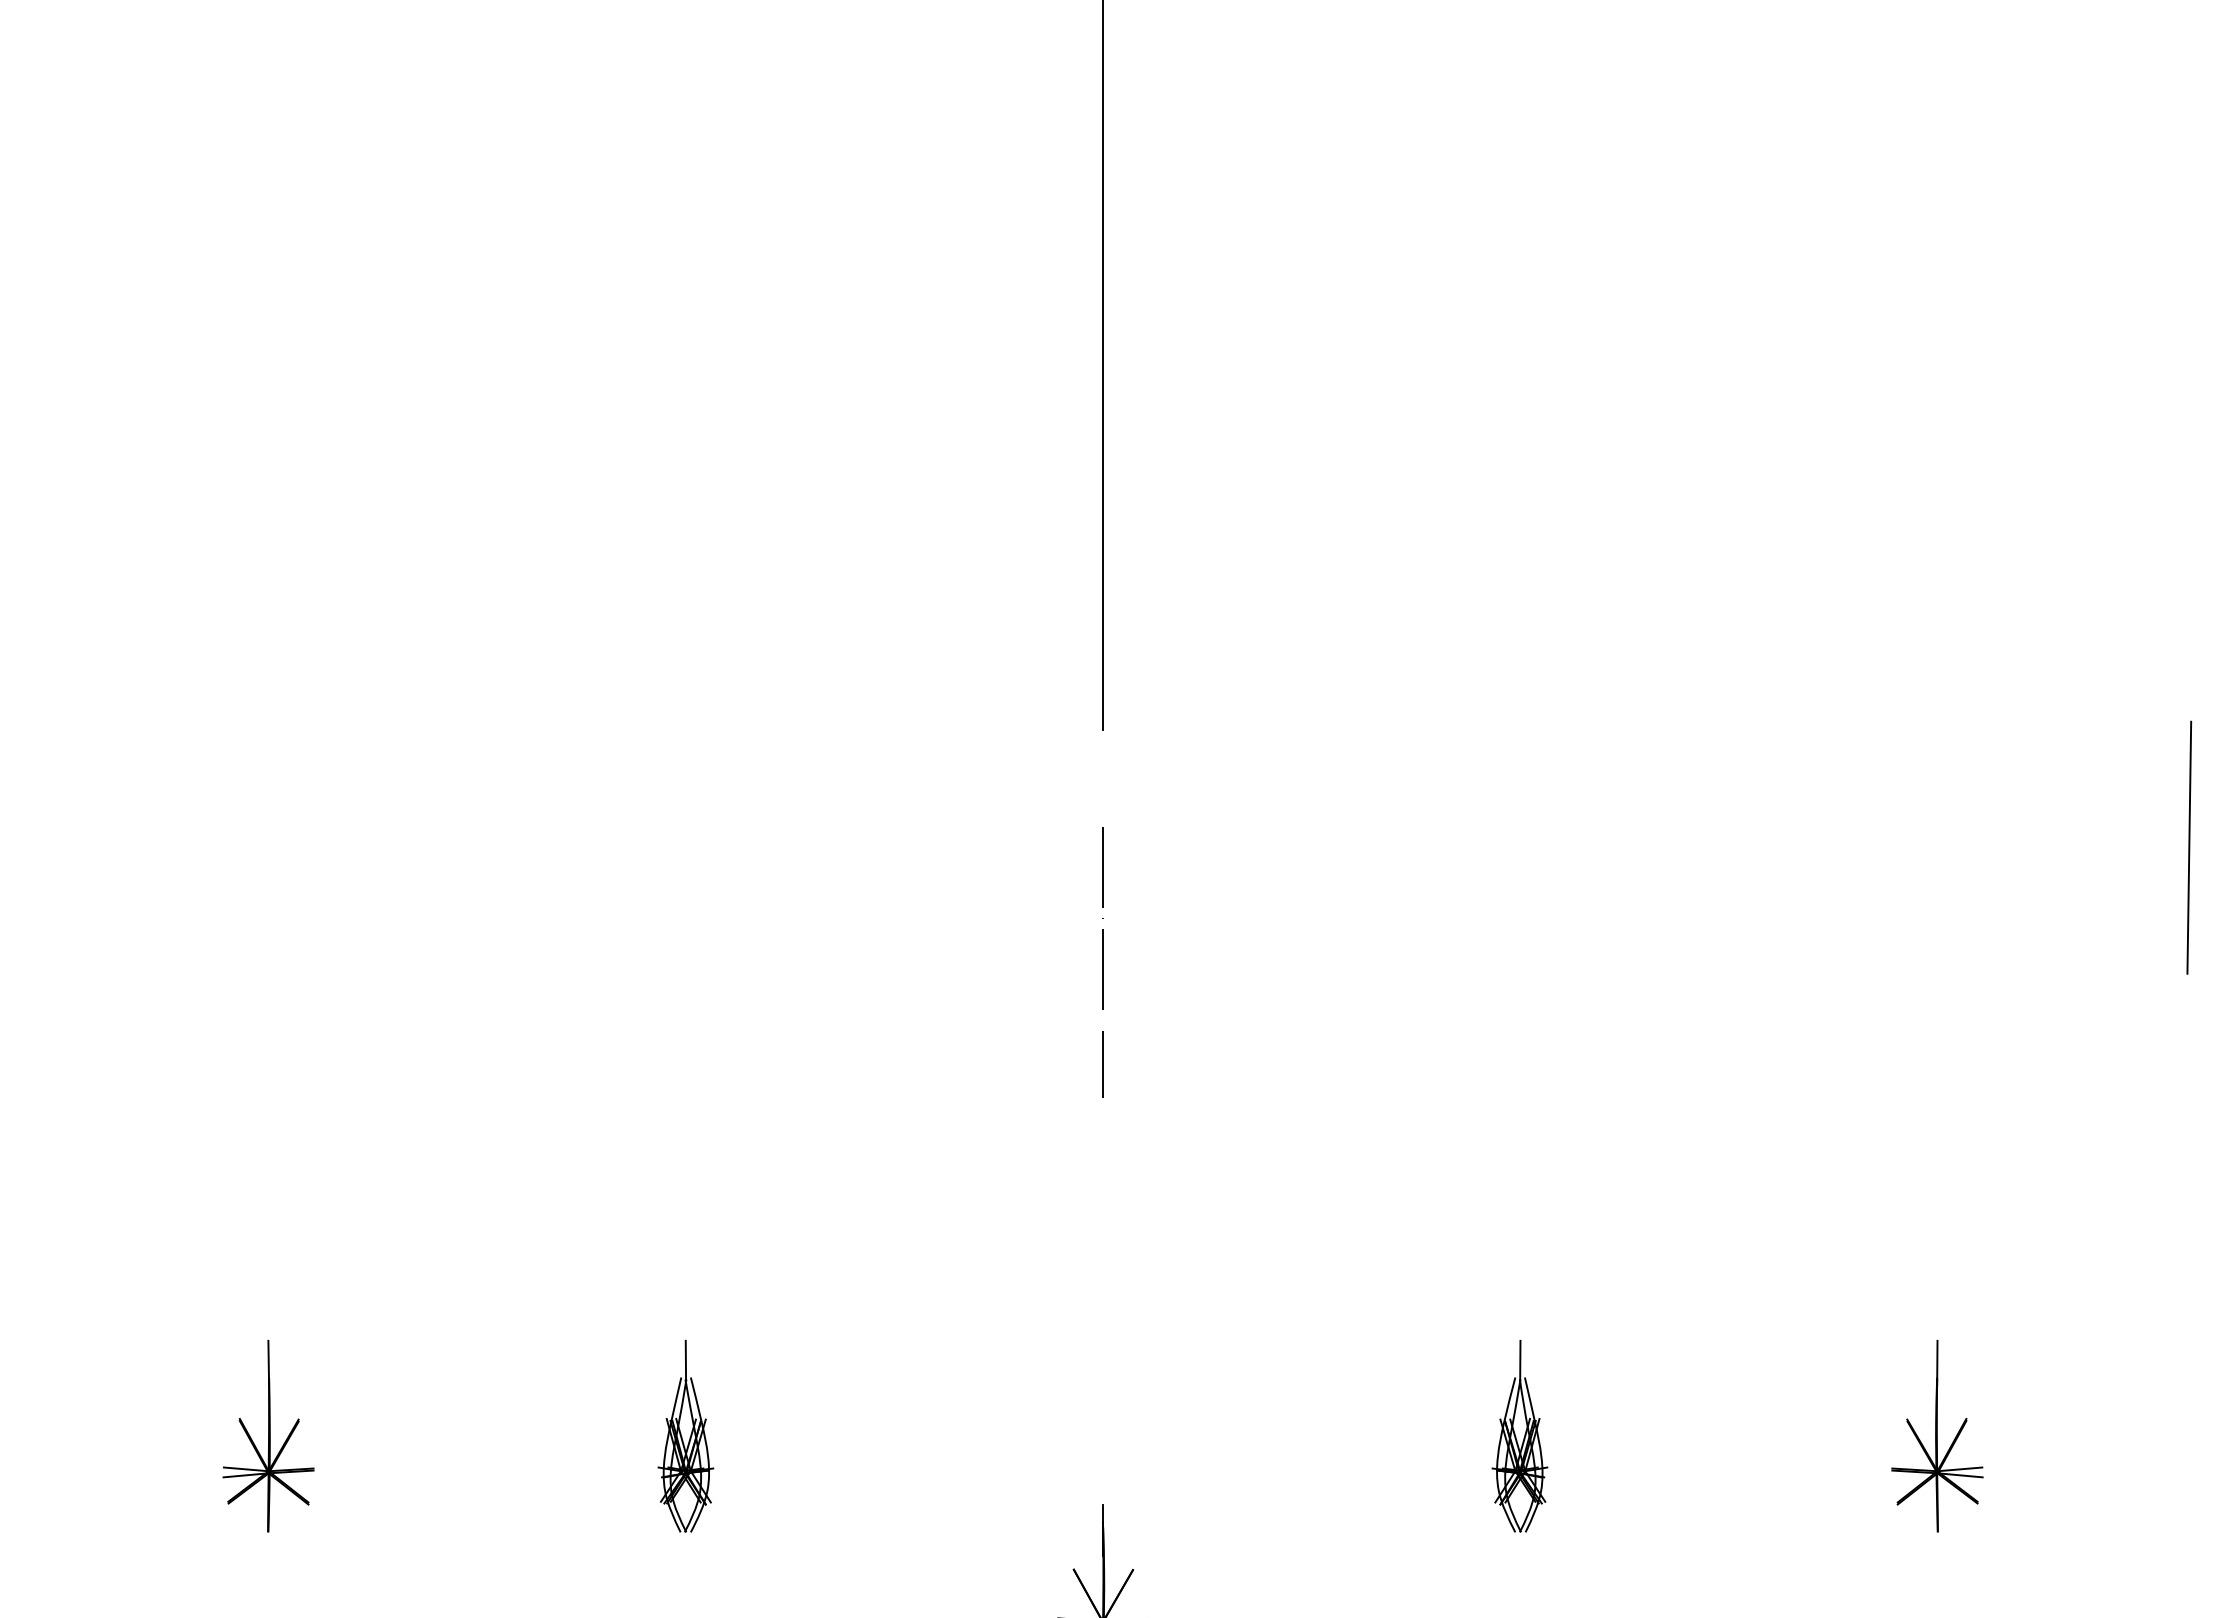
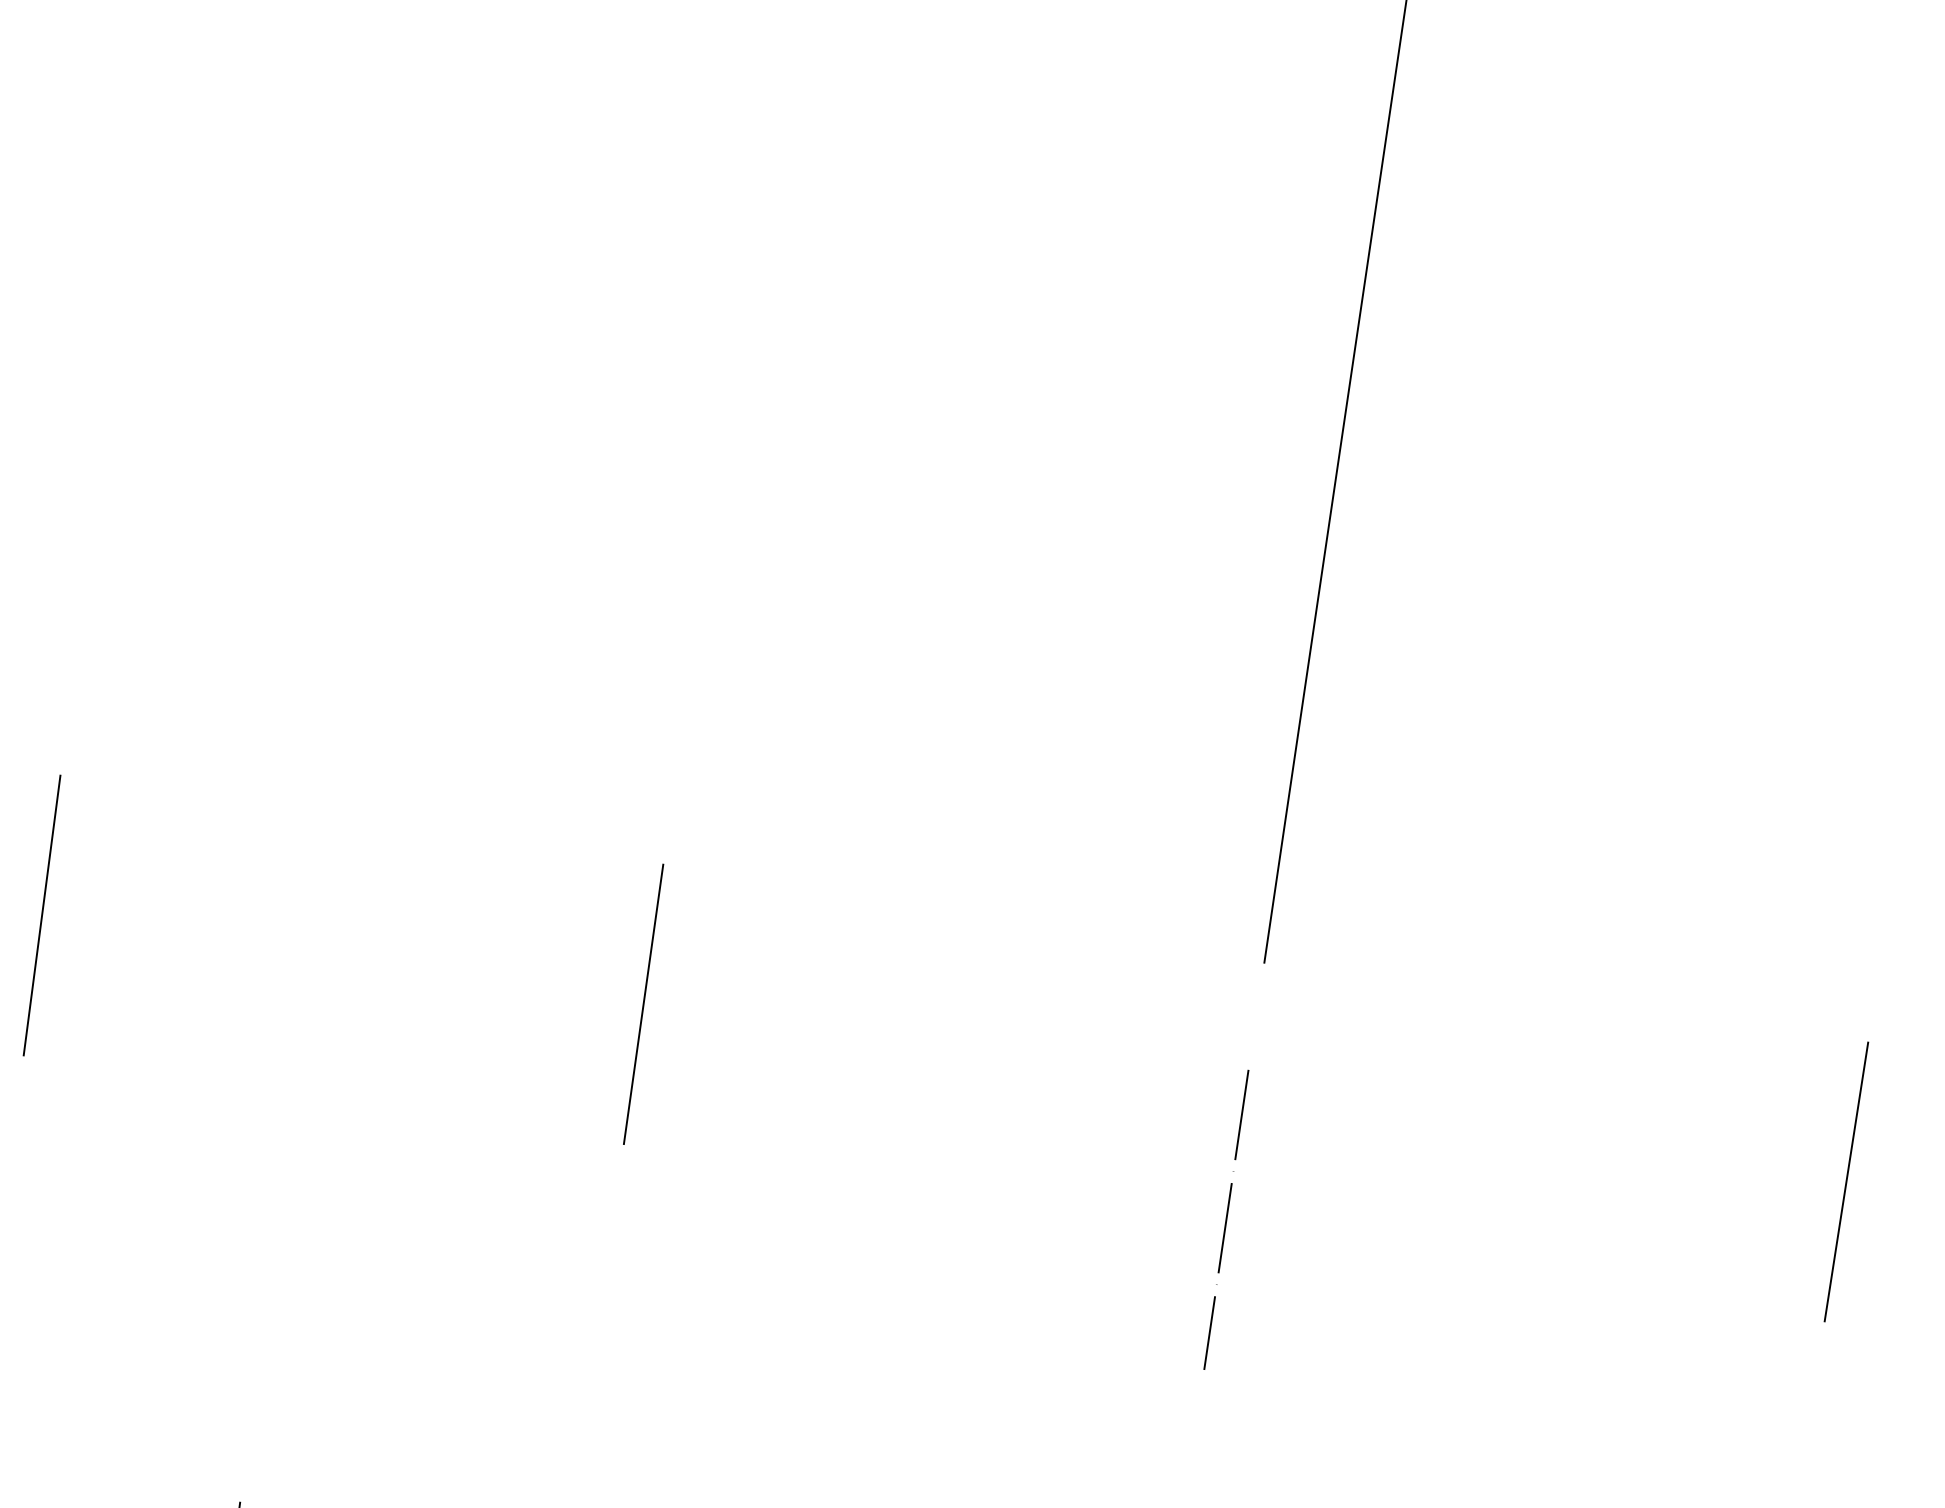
line: (16, 847) -> (41, 915), added
line: (559, 847) -> (643, 1004), added
line: (1646, 847) -> (1846, 1181), added

